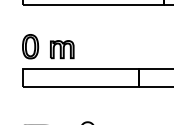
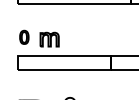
part: (30, 46) -> (24, 37), size x0.7

